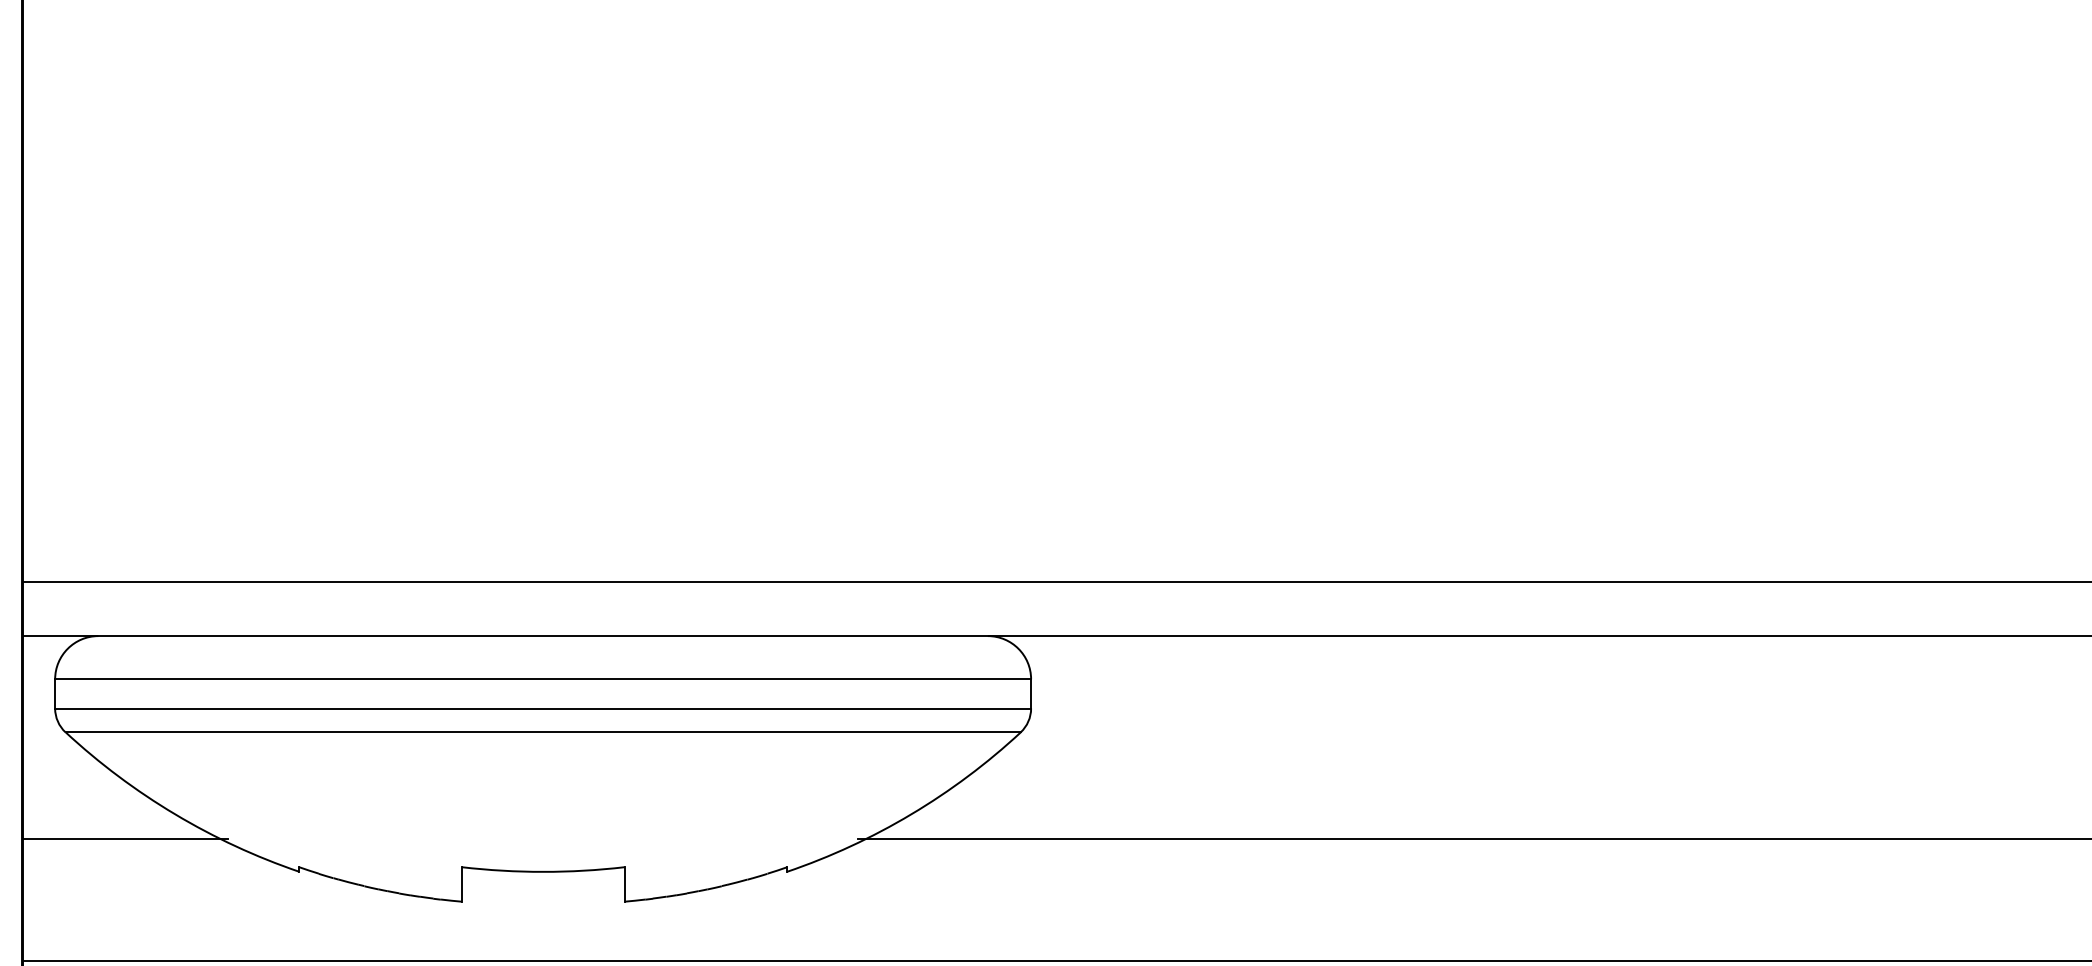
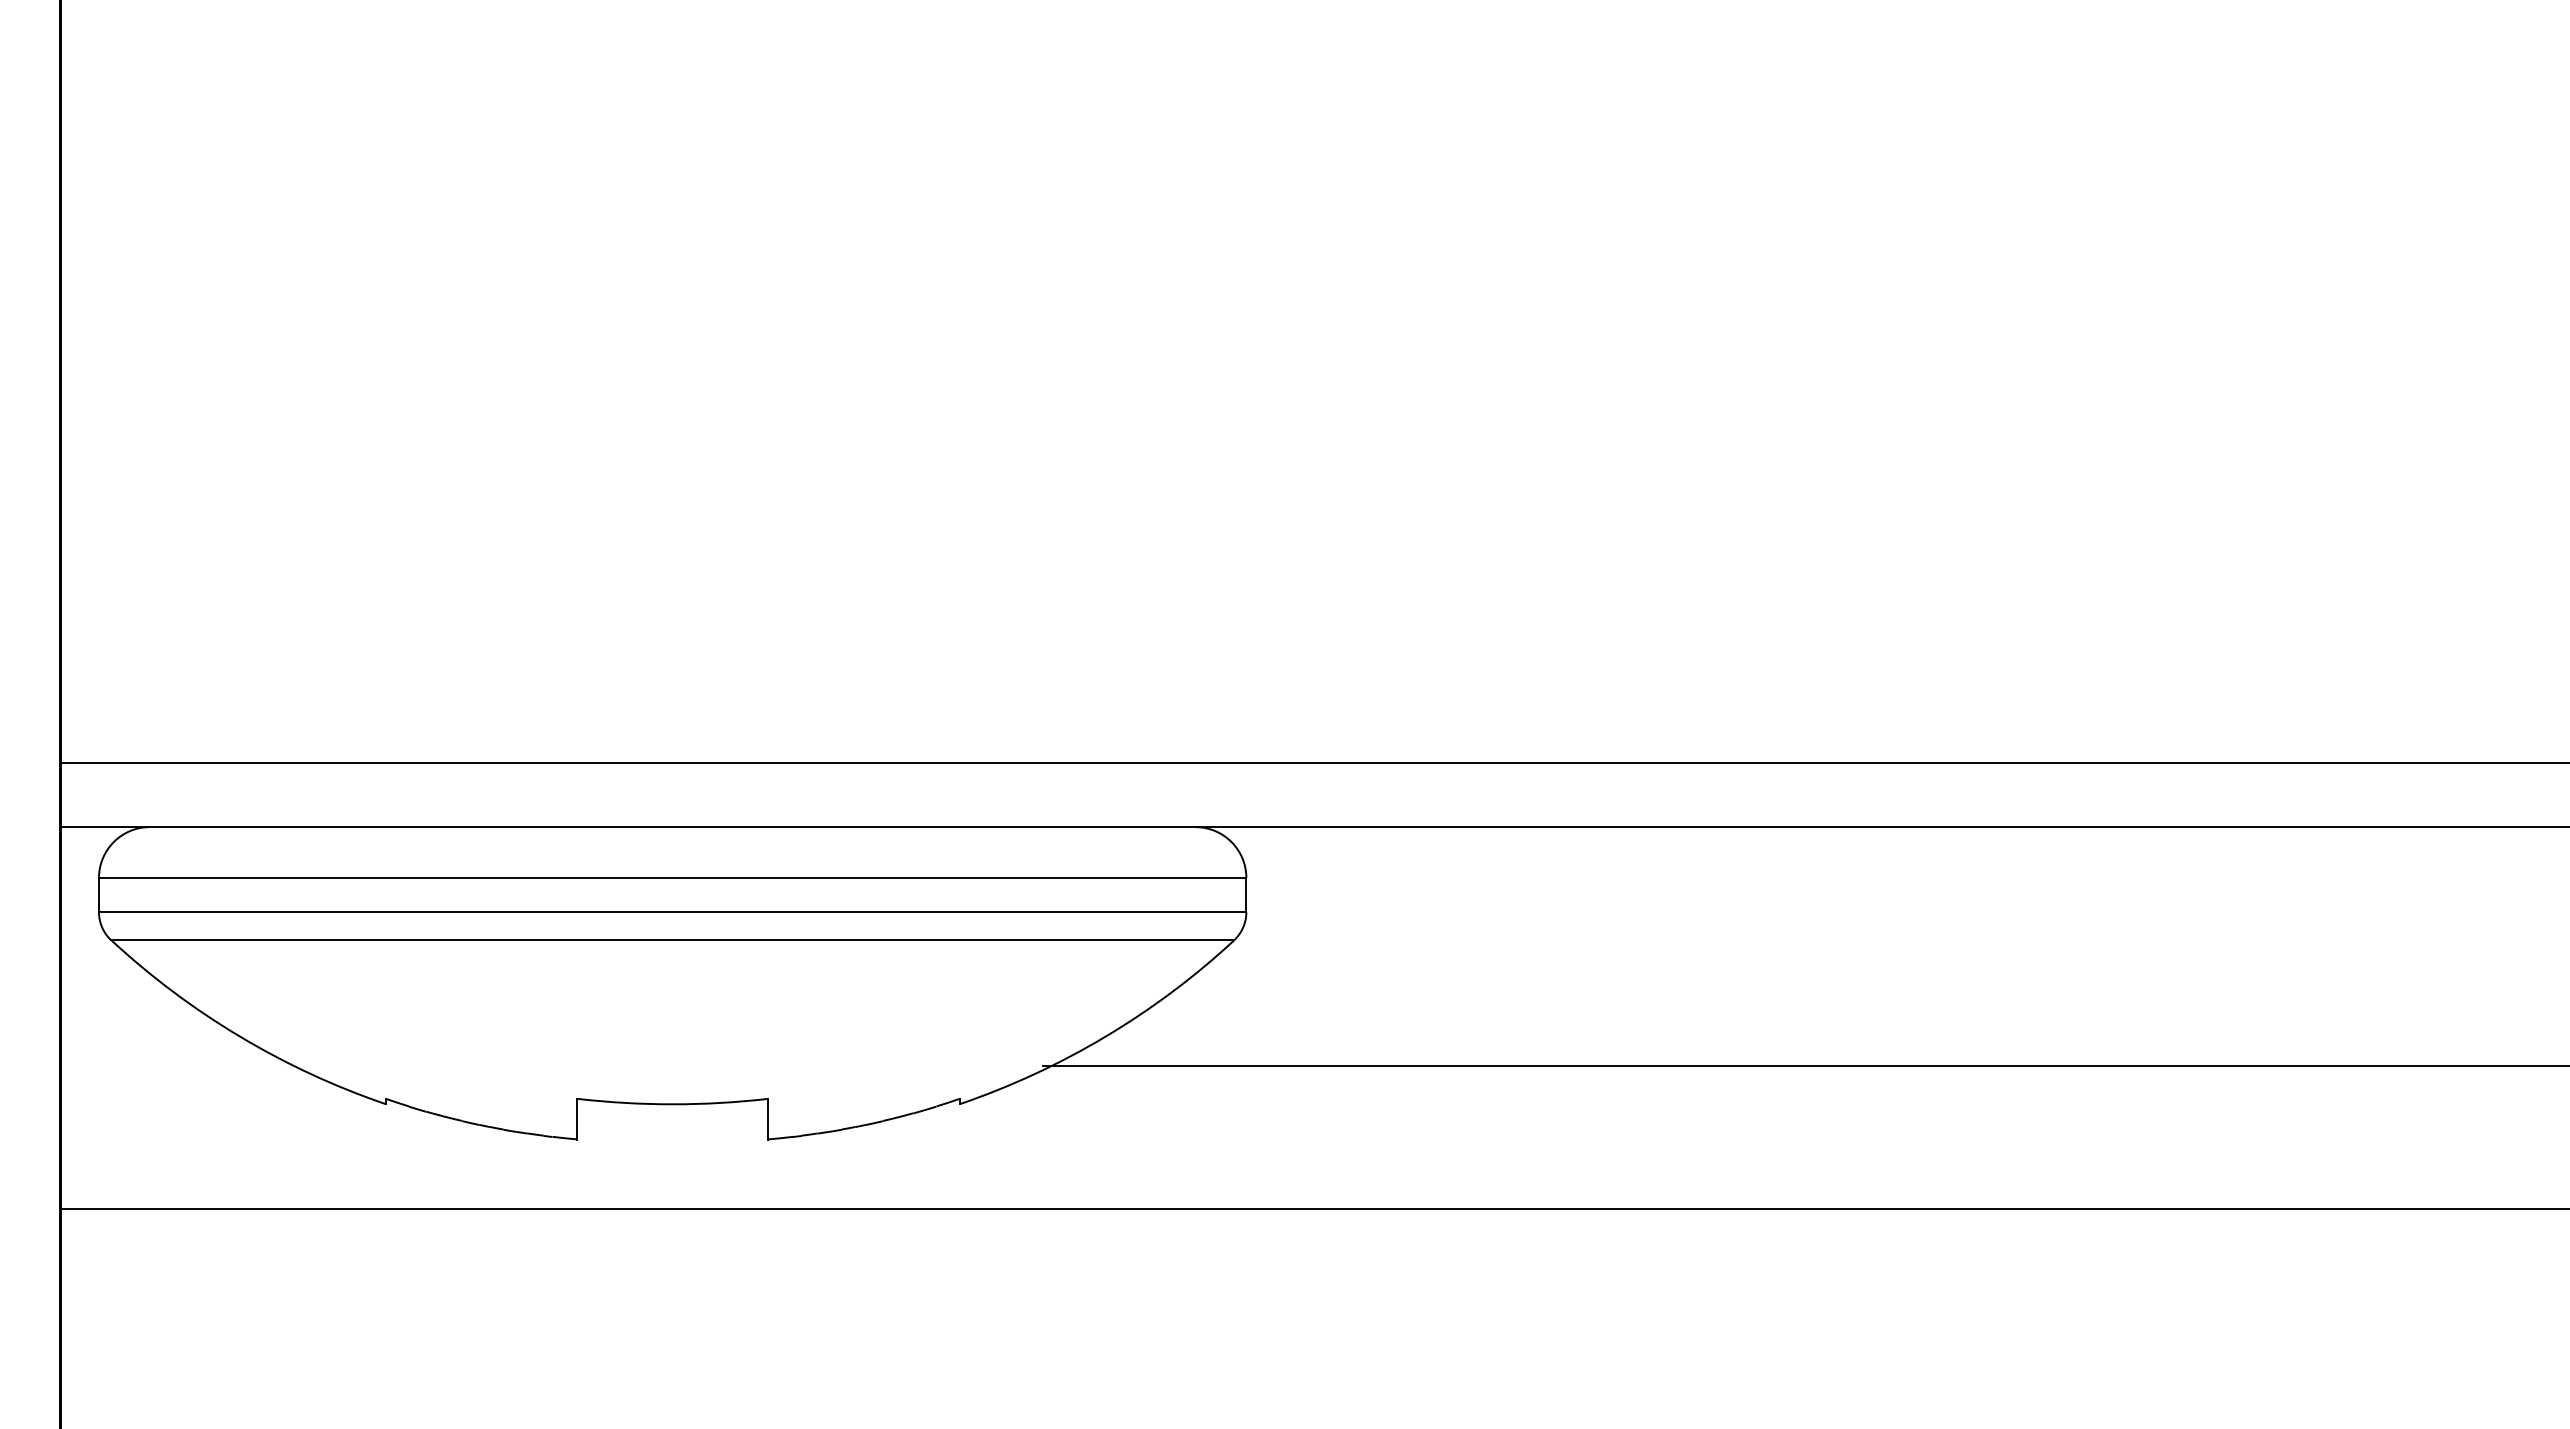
line: (125, 838) -> (181, 1065), removed

